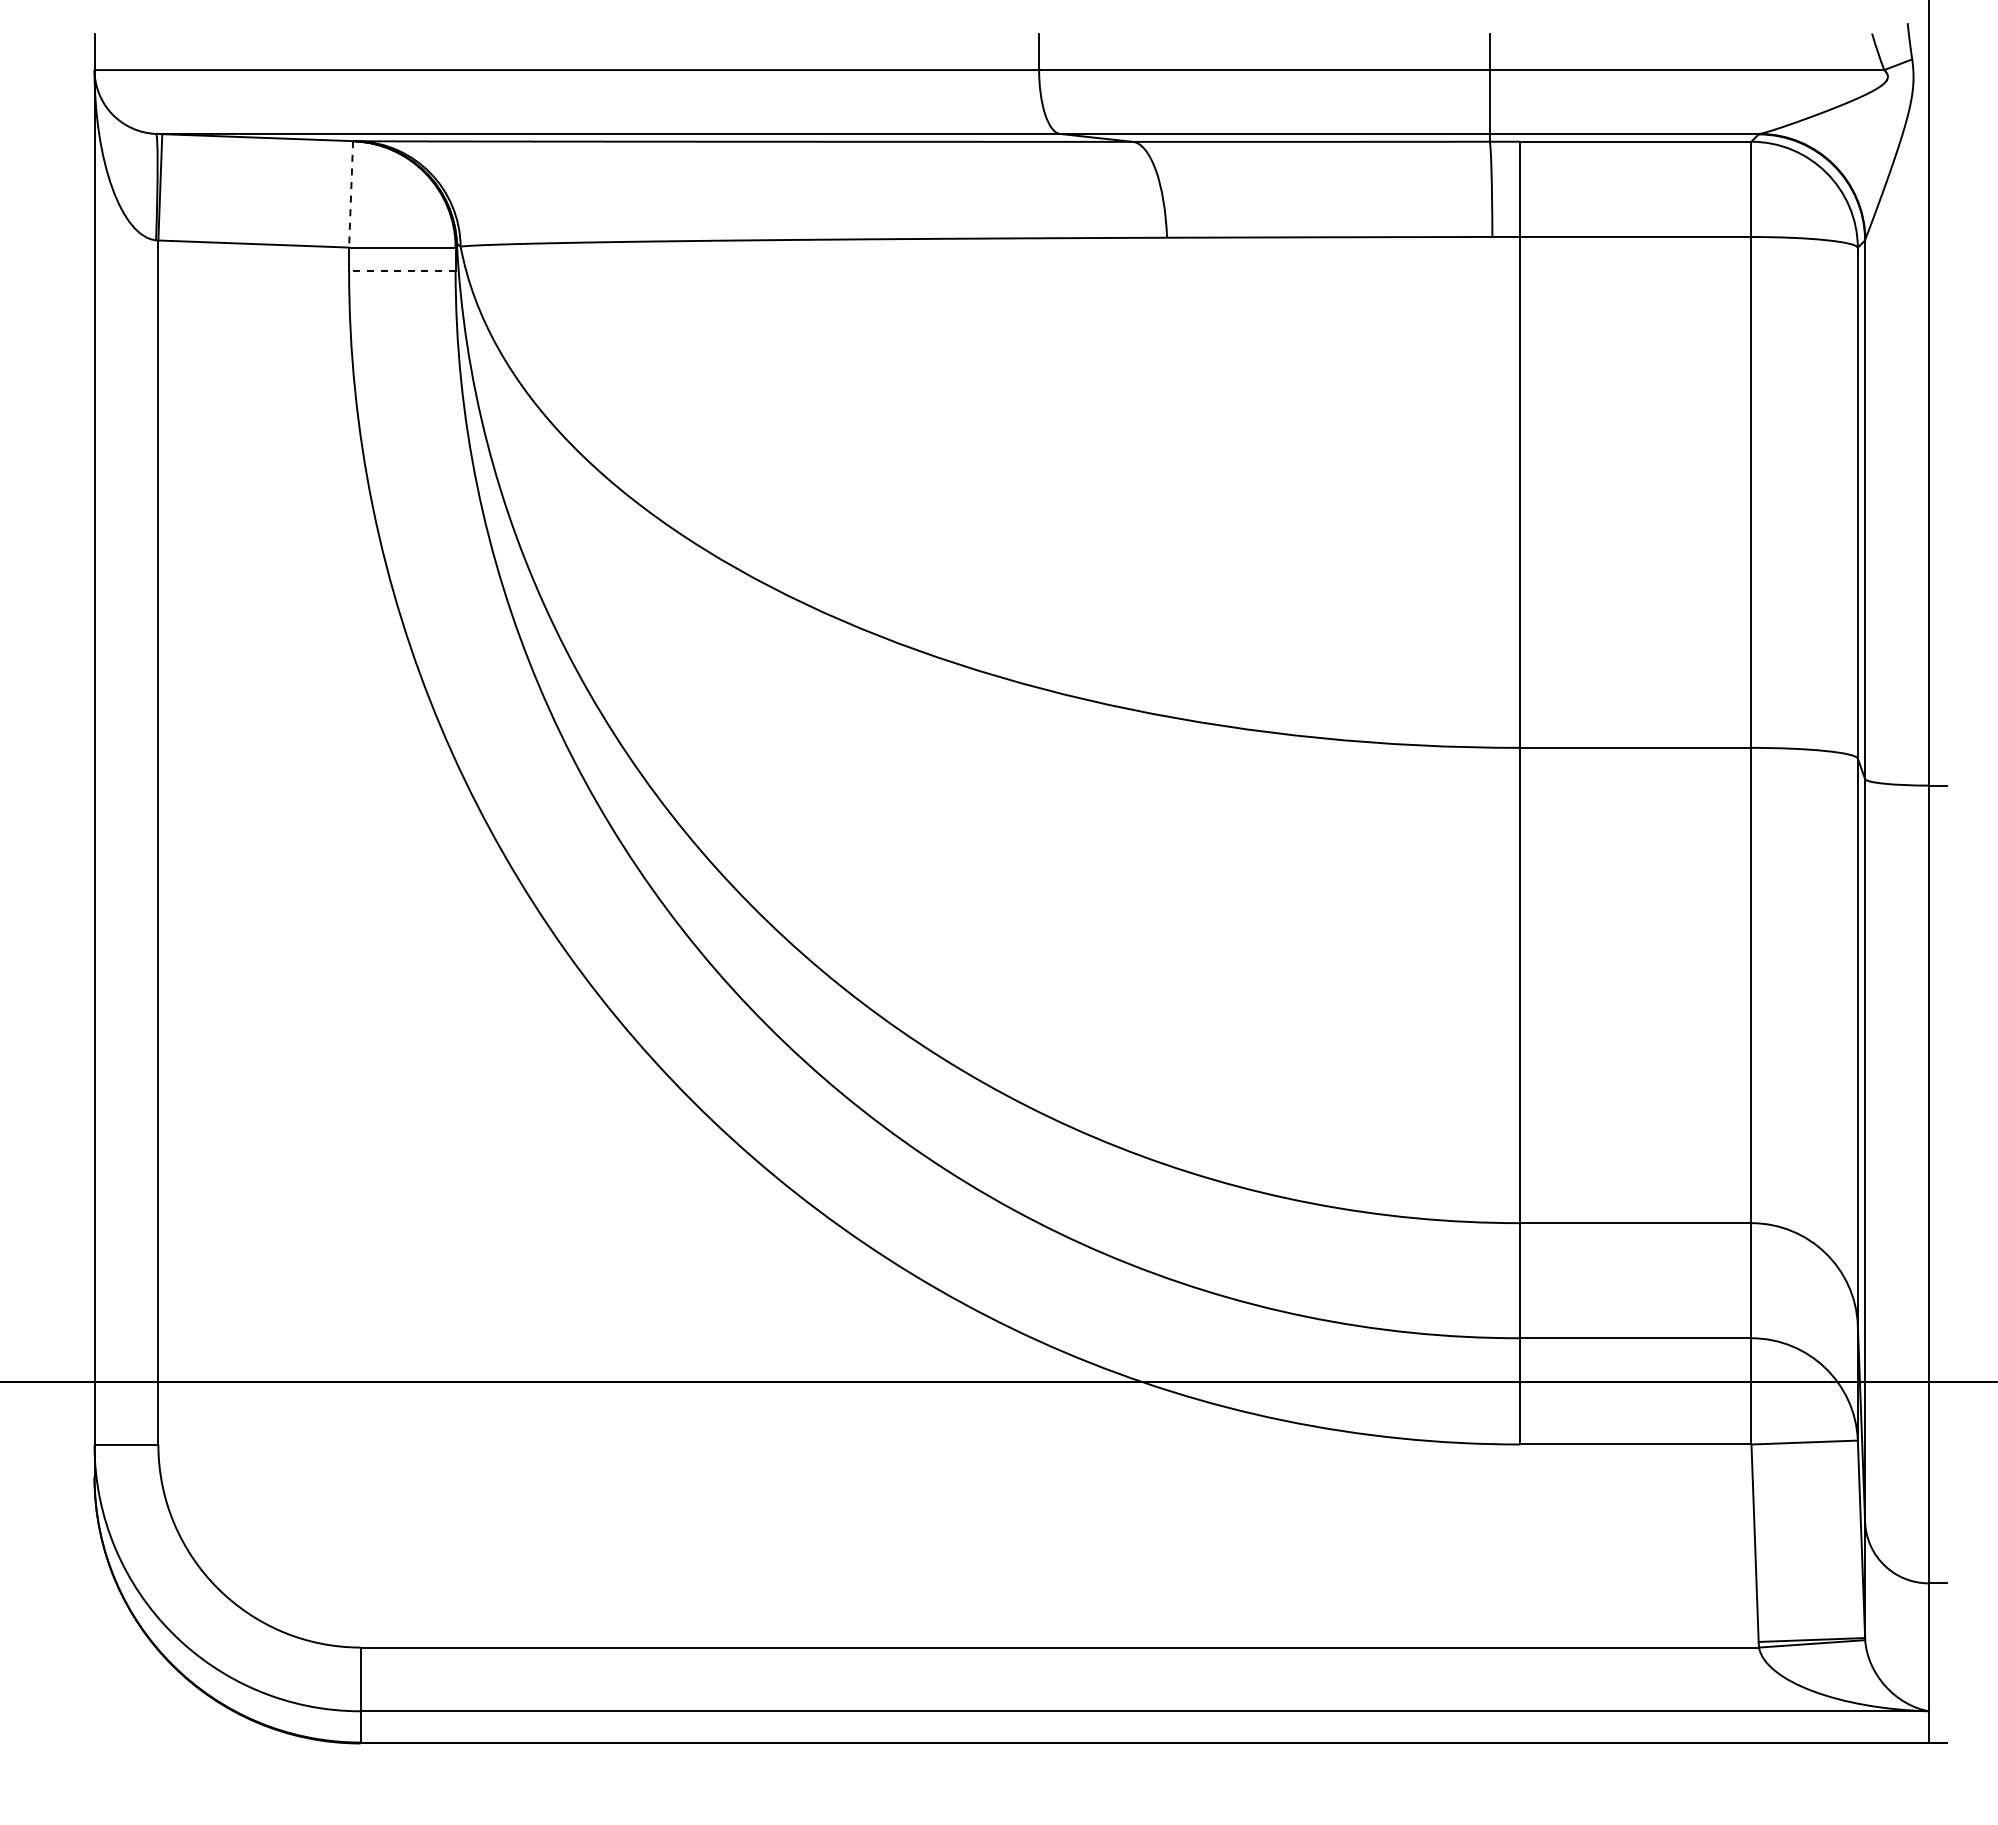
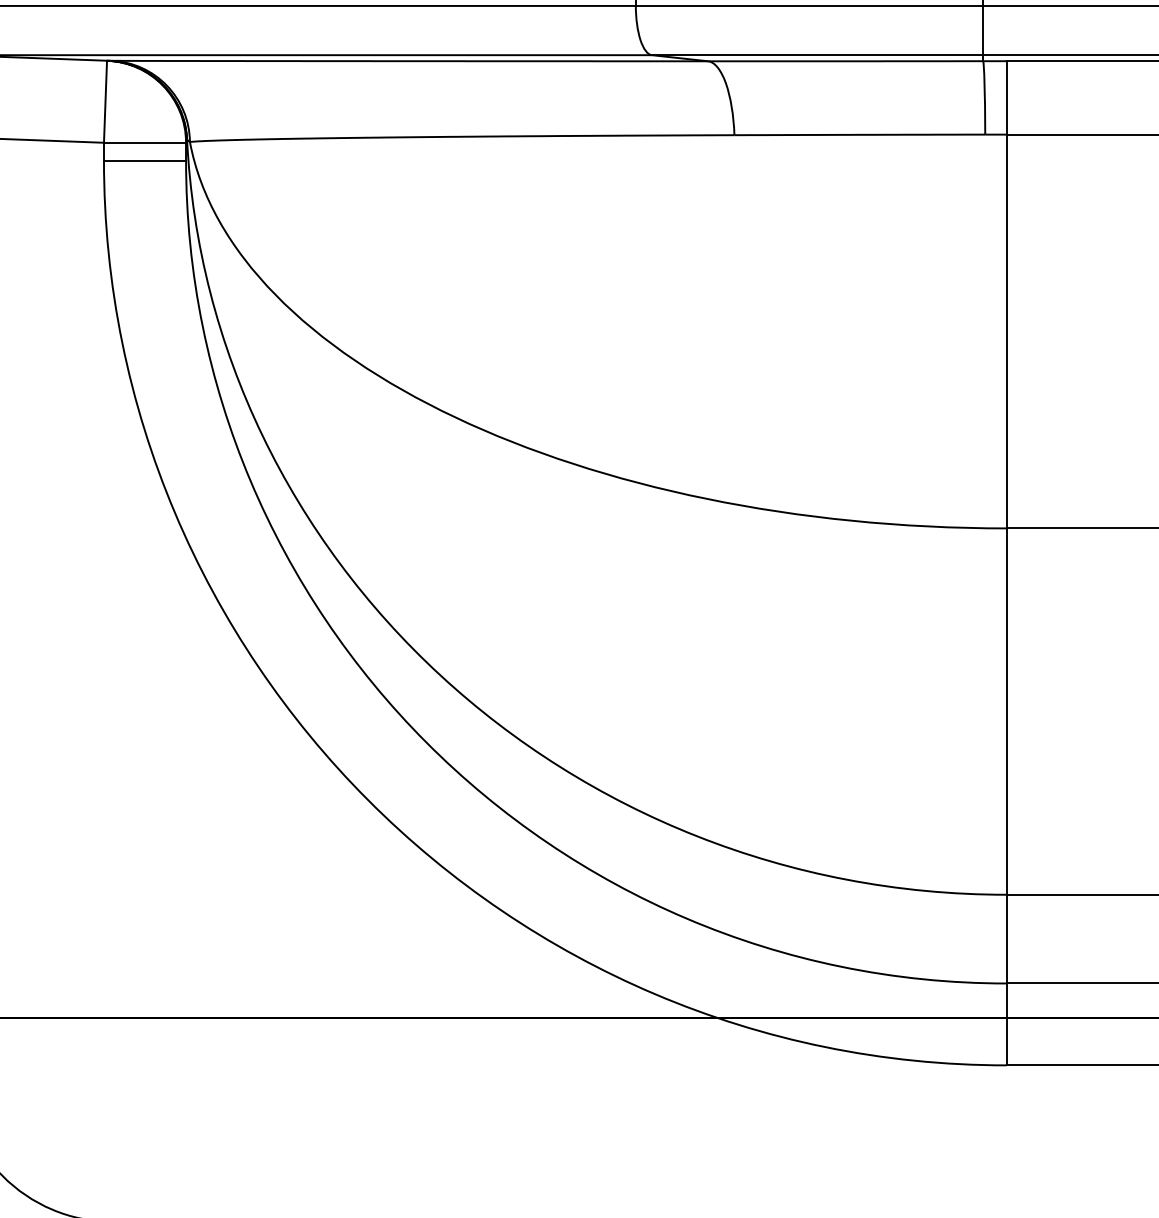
line: (351, 194) -> (105, 101), dashed -> solid
line: (401, 270) -> (144, 160), dashed -> solid

